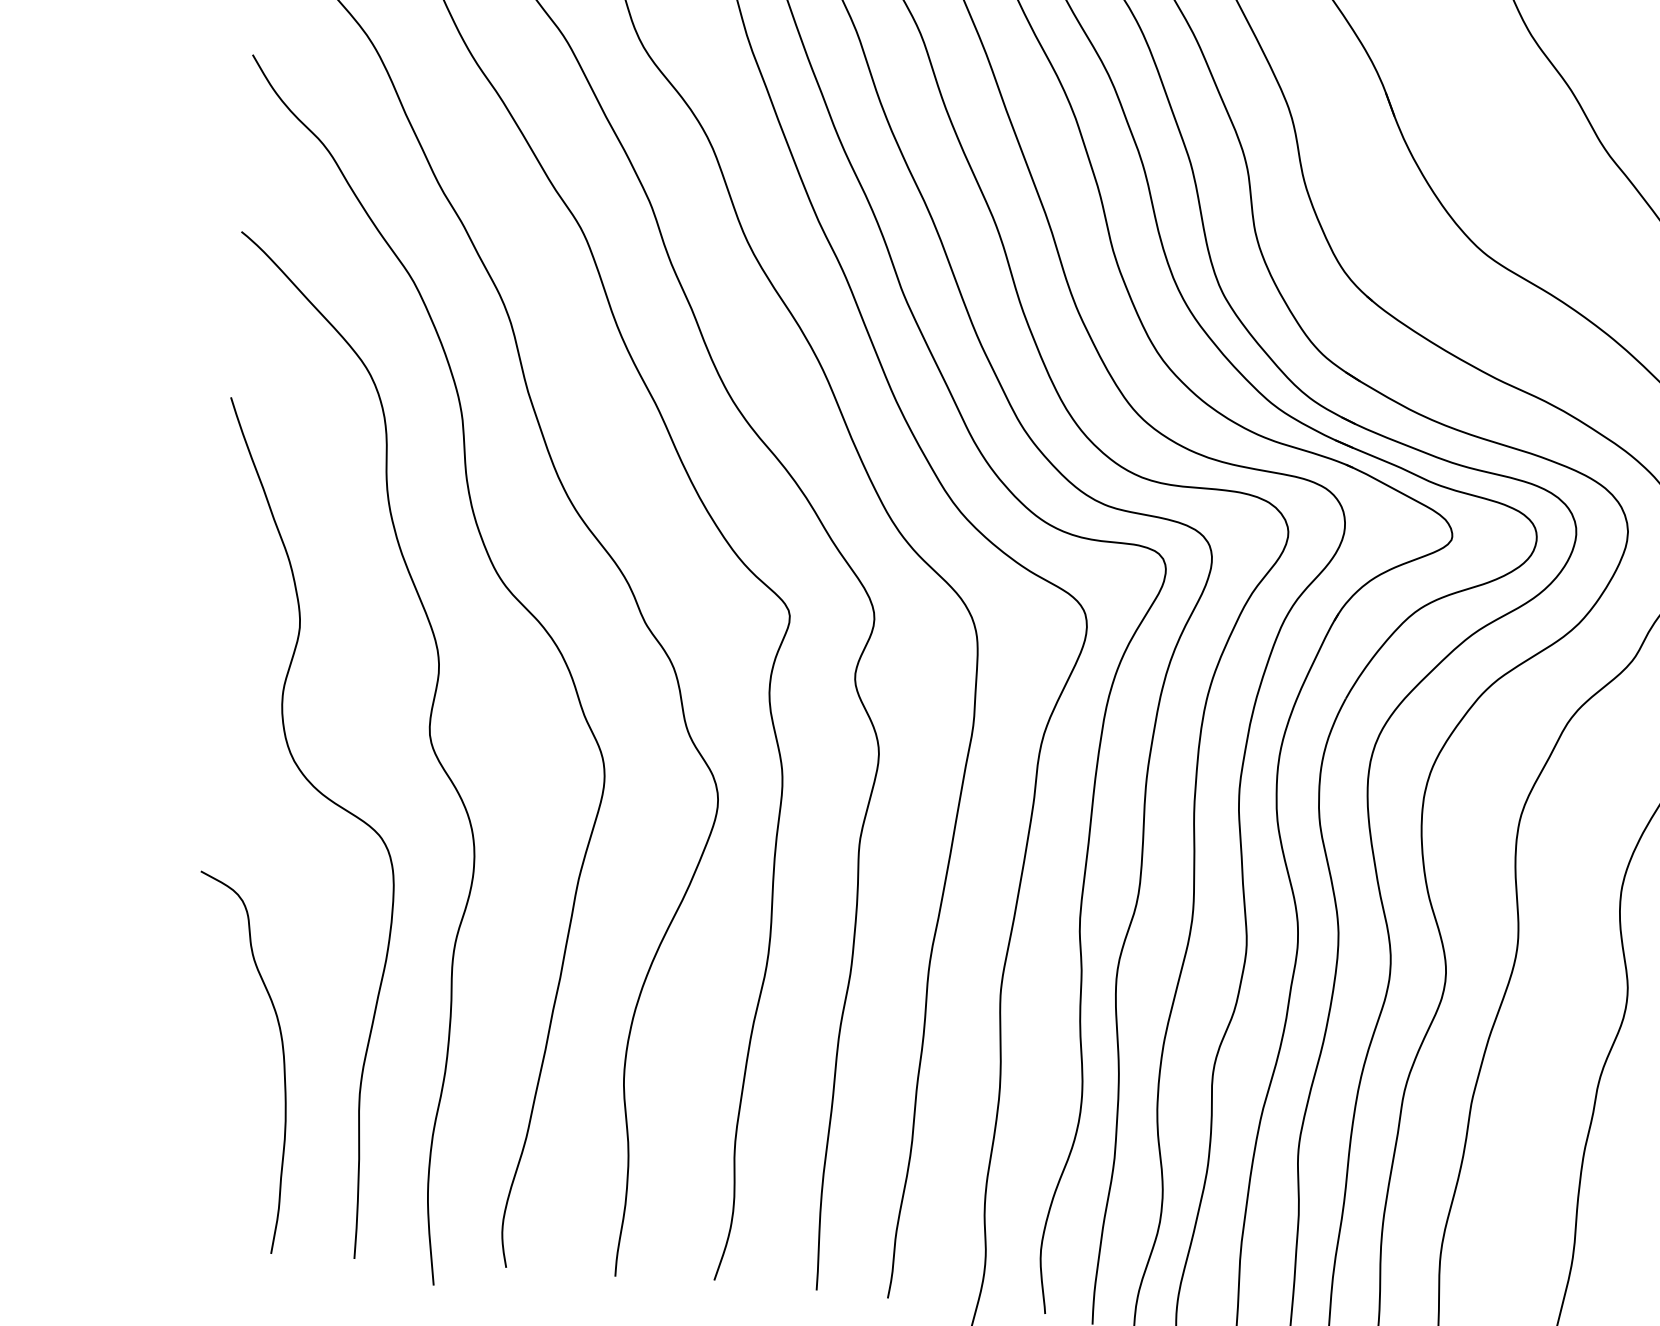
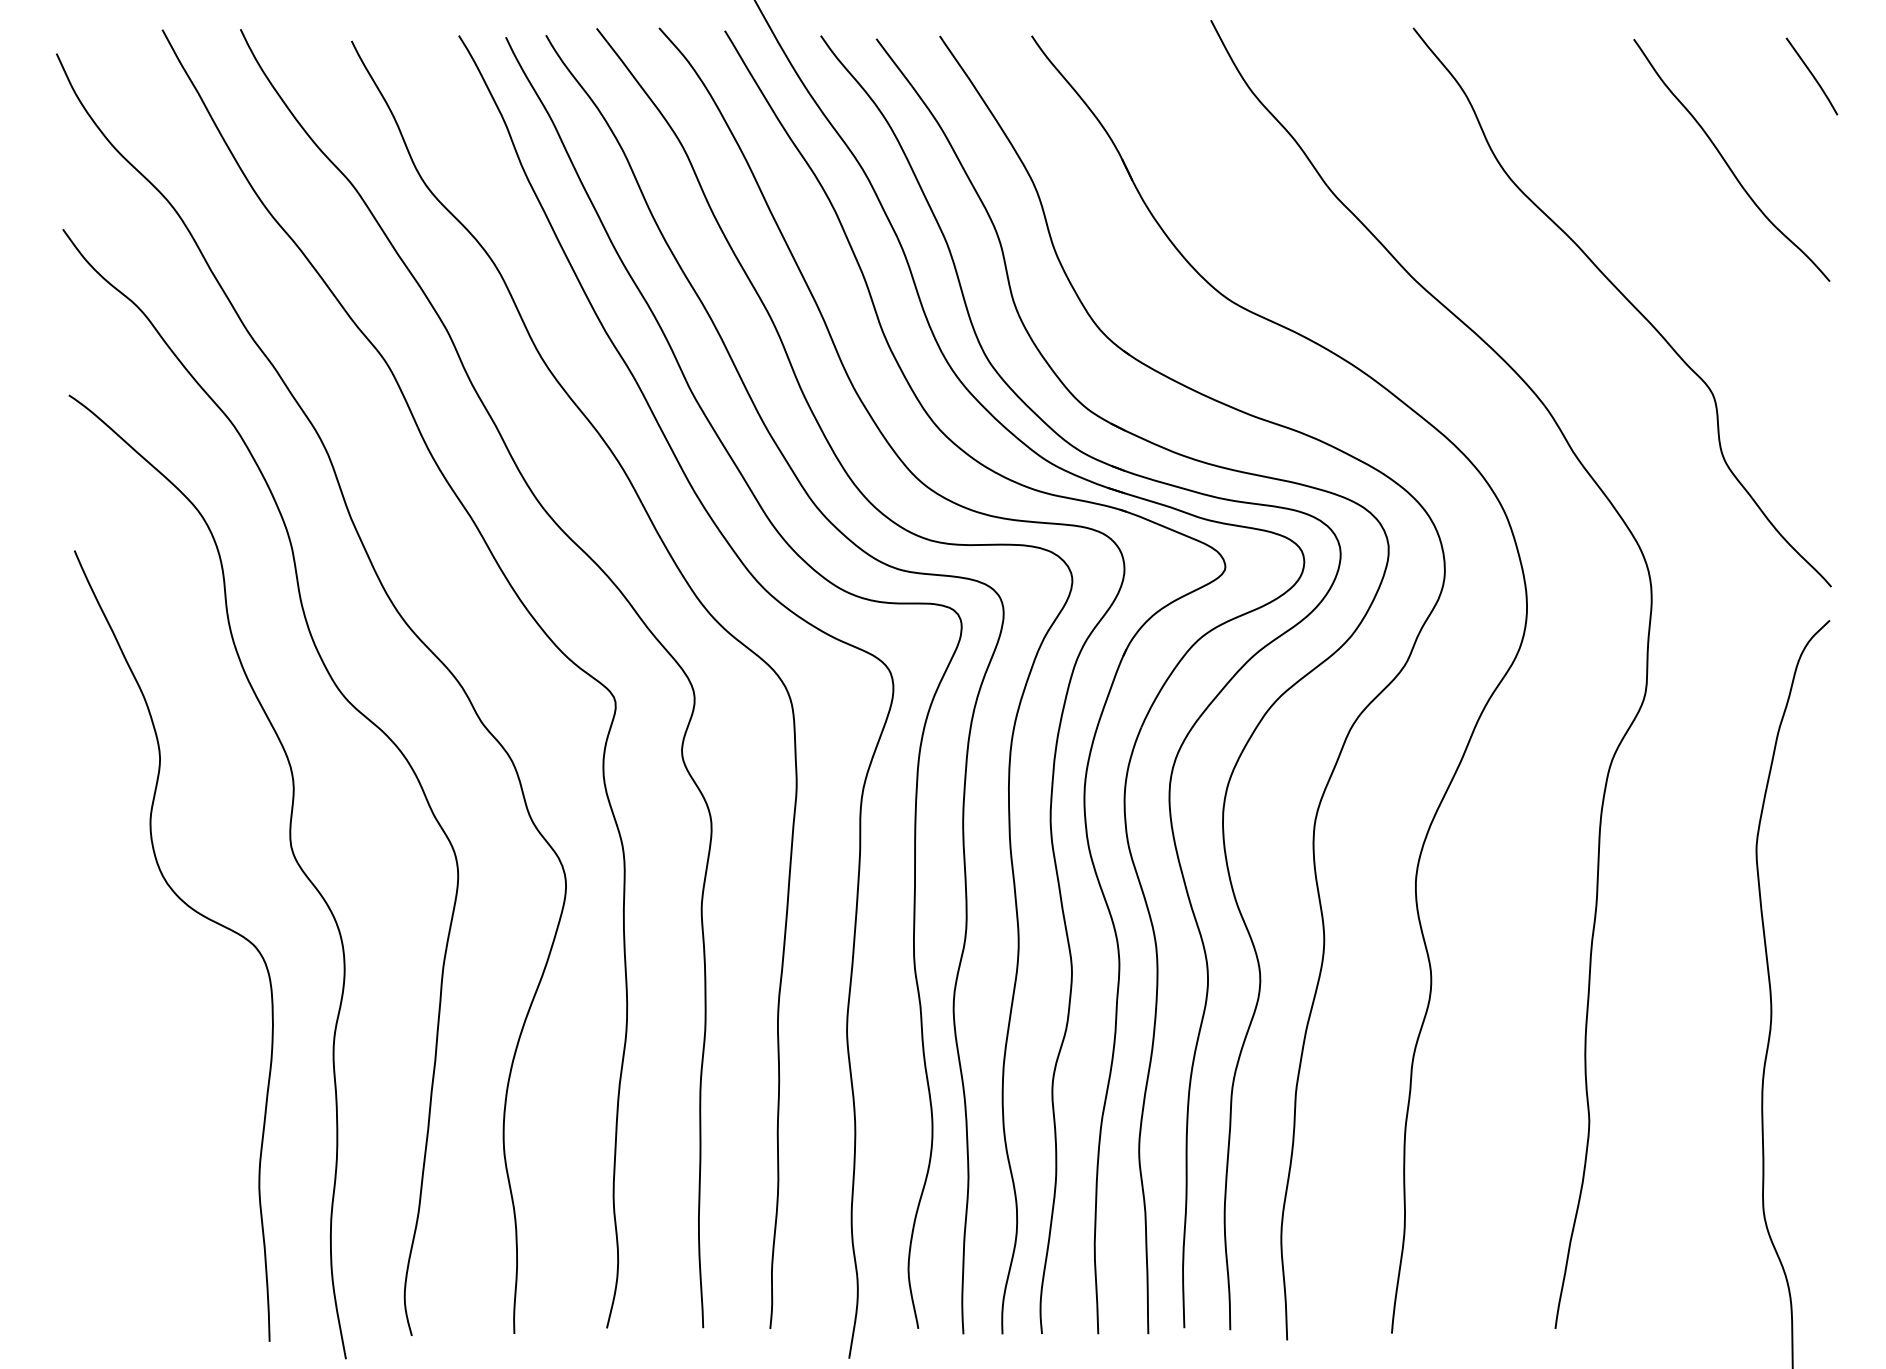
curve: (282, 1060) -> (184, 1163), removed

